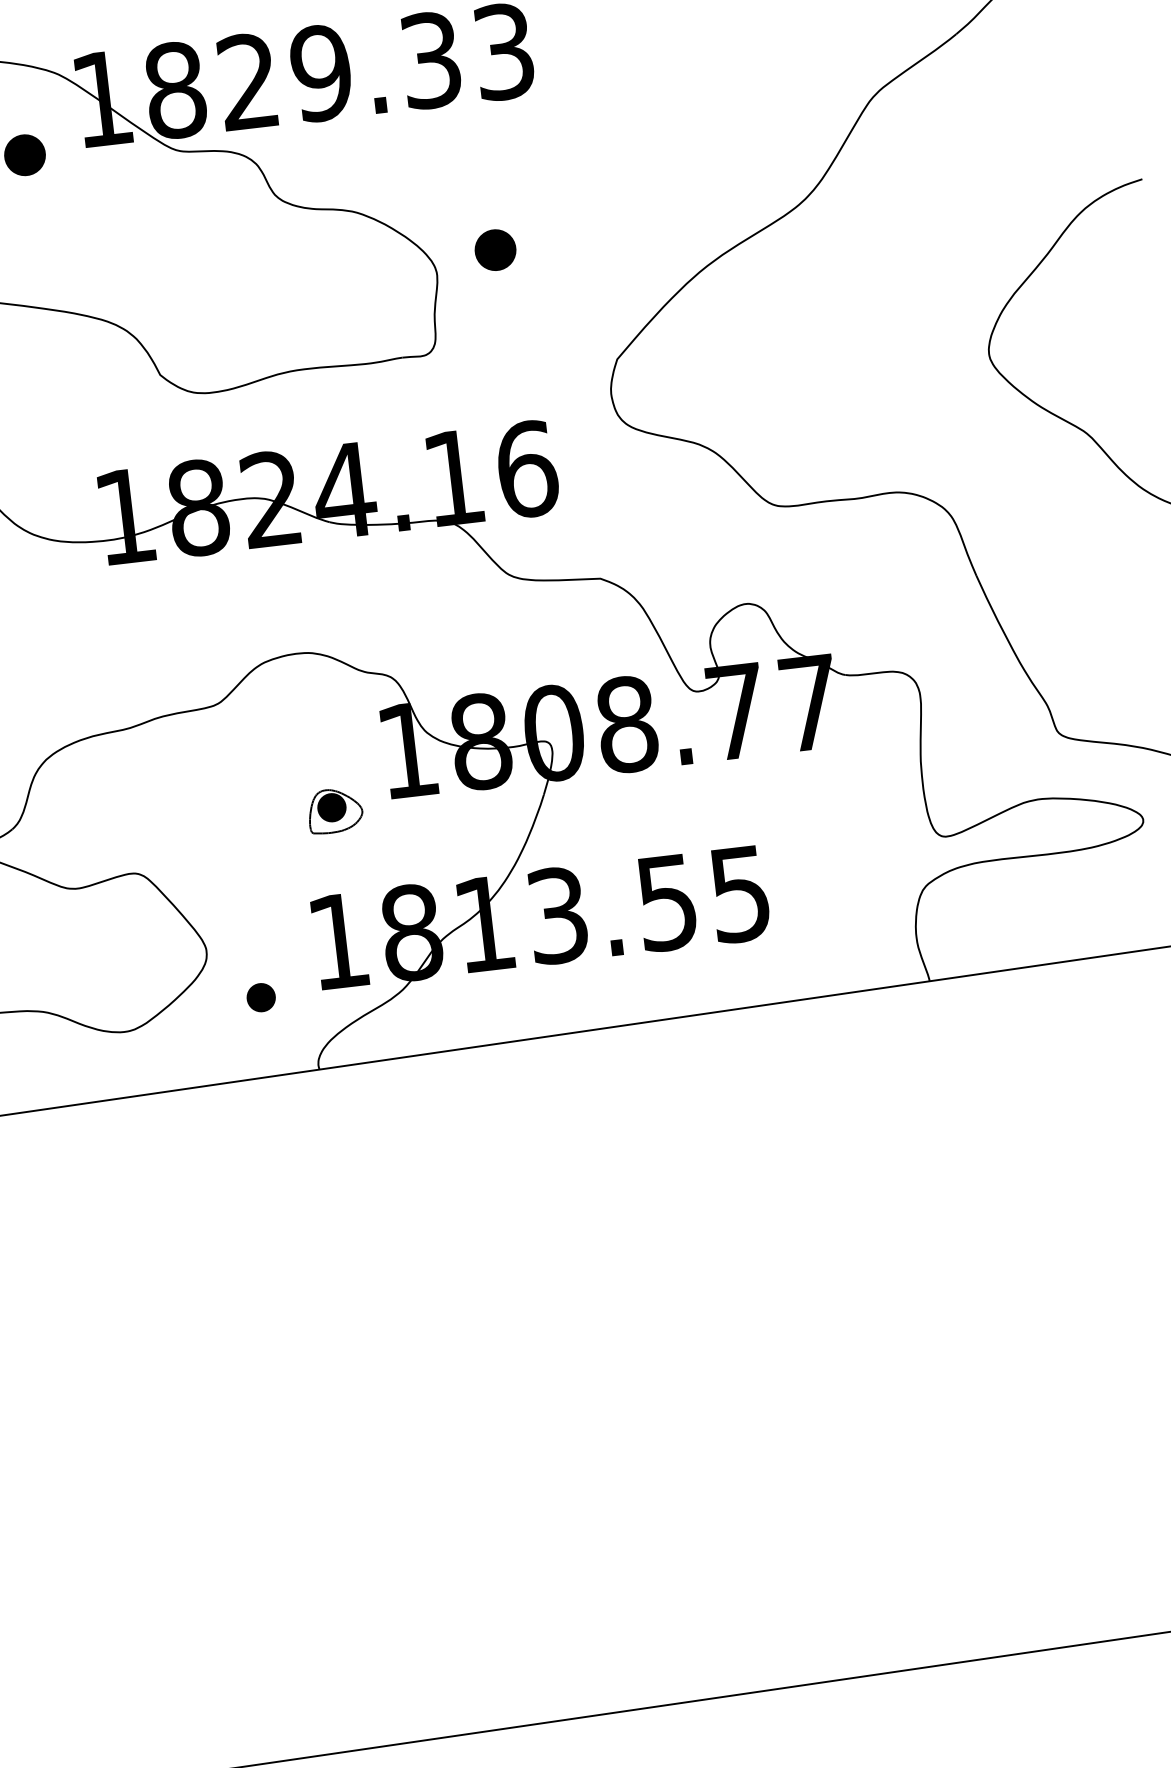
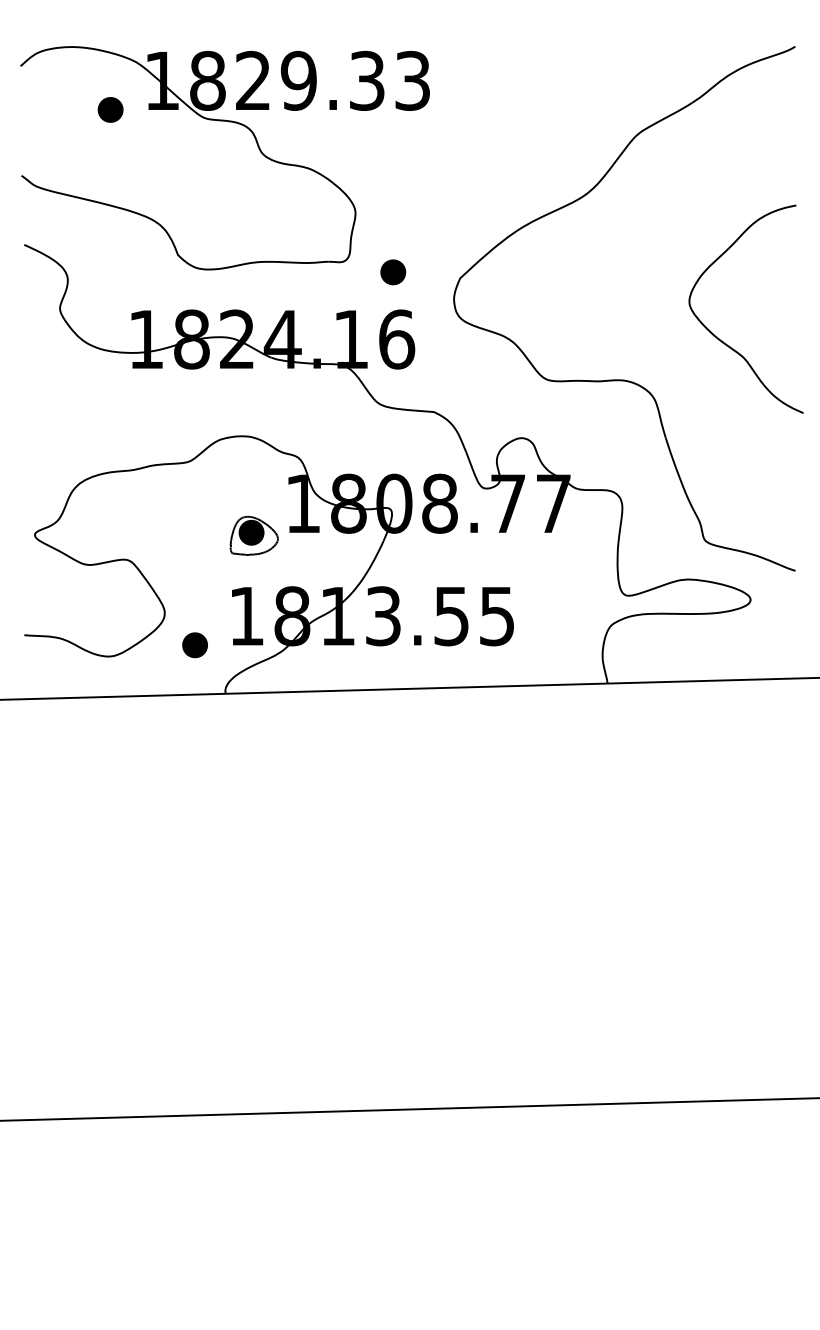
part: (495, 250) -> (393, 272), moved
part: (334, 810) -> (253, 535), size x1.43
part: (260, 998) -> (194, 645), size x1.43

